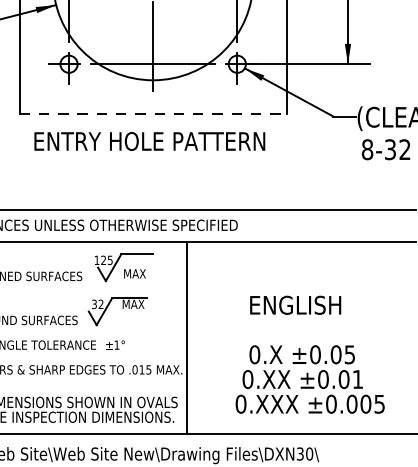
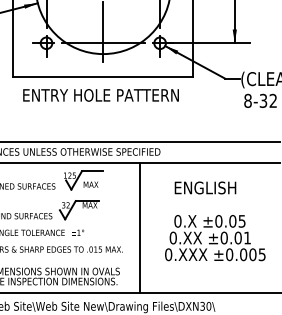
line: (153, 113) -> (103, 76), dashed -> solid
line: (187, 337) -> (140, 227), moved
part: (310, 354) -> (215, 221), moved

